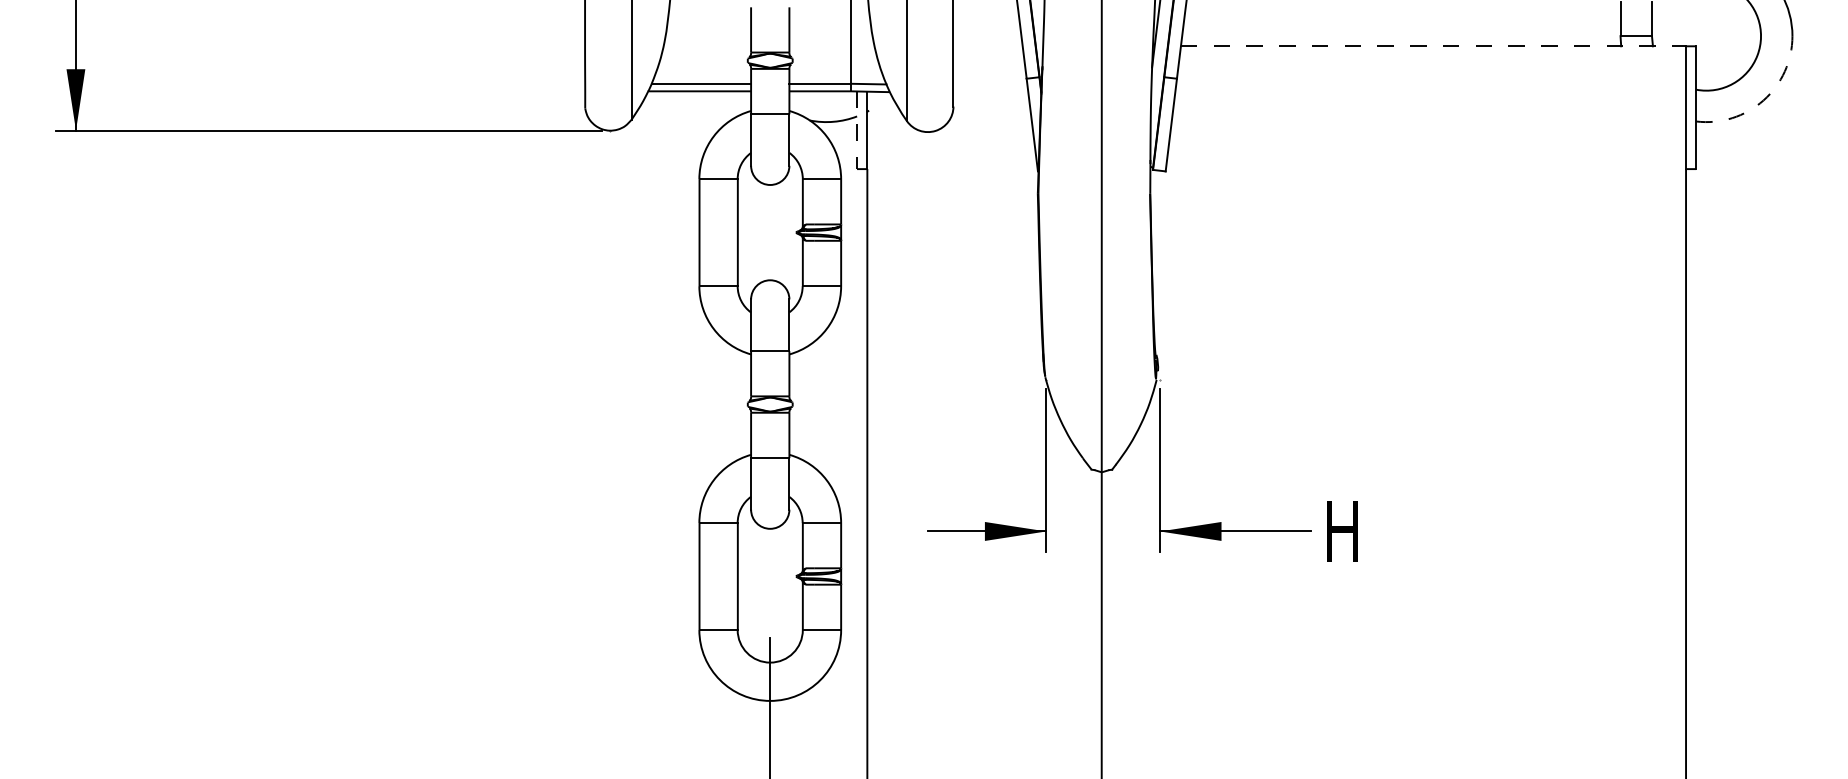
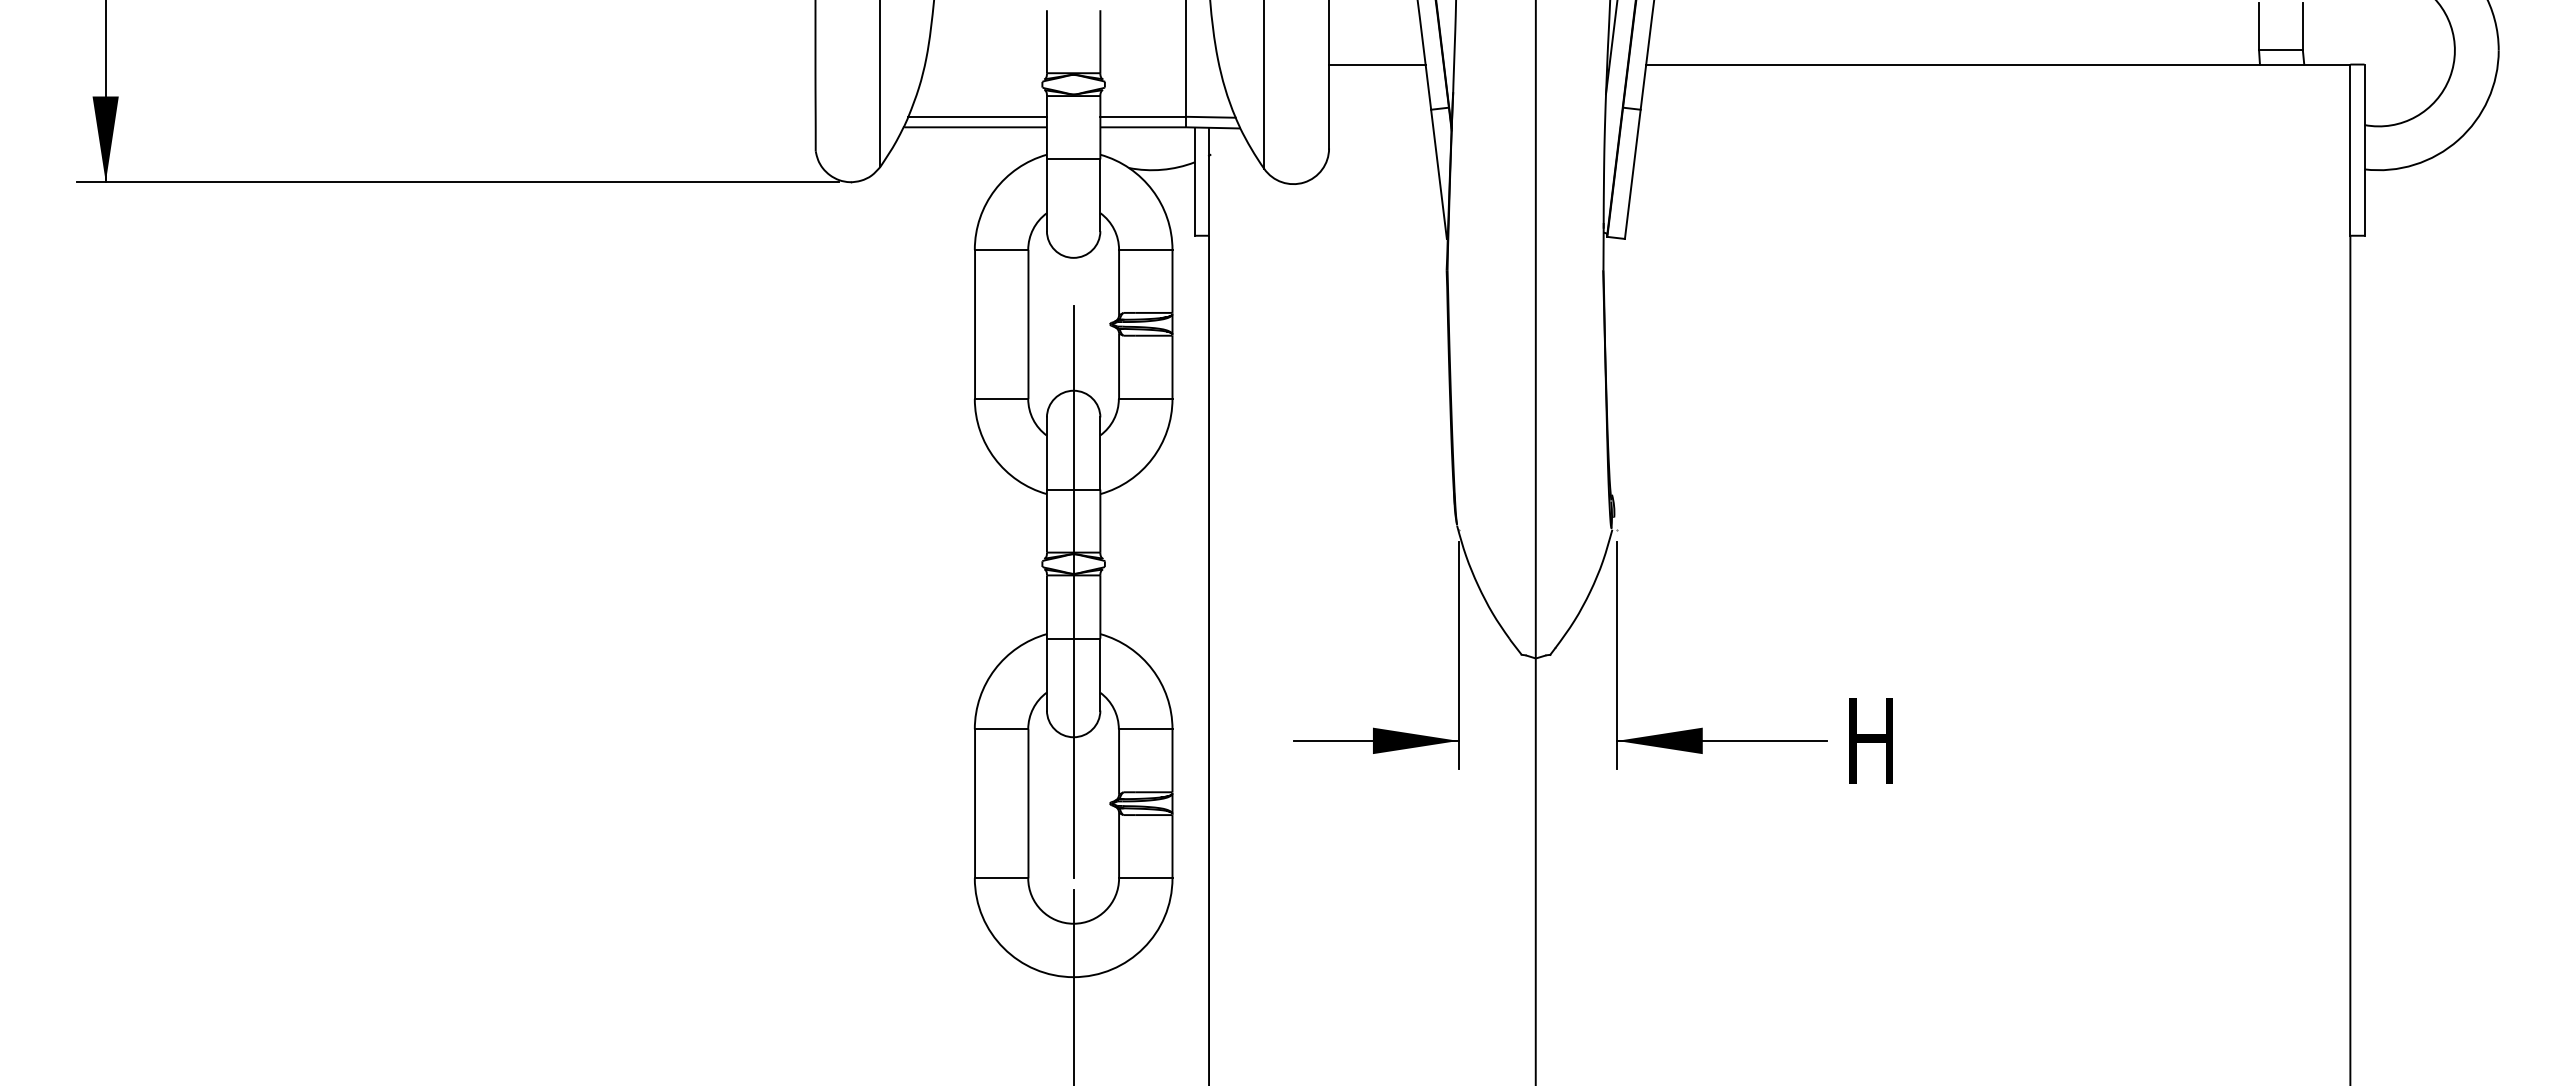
line: (988, 46) -> (1377, 64), added
line: (1433, 46) -> (1998, 64), dashed -> solid
arc: (1763, 100) -> (2458, 140), dashed -> solid
line: (856, 130) -> (1194, 182), dashed -> solid
line: (770, 424) -> (1073, 591), added

